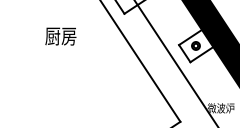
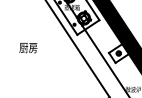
text: (60, 37) -> (28, 48), moved

